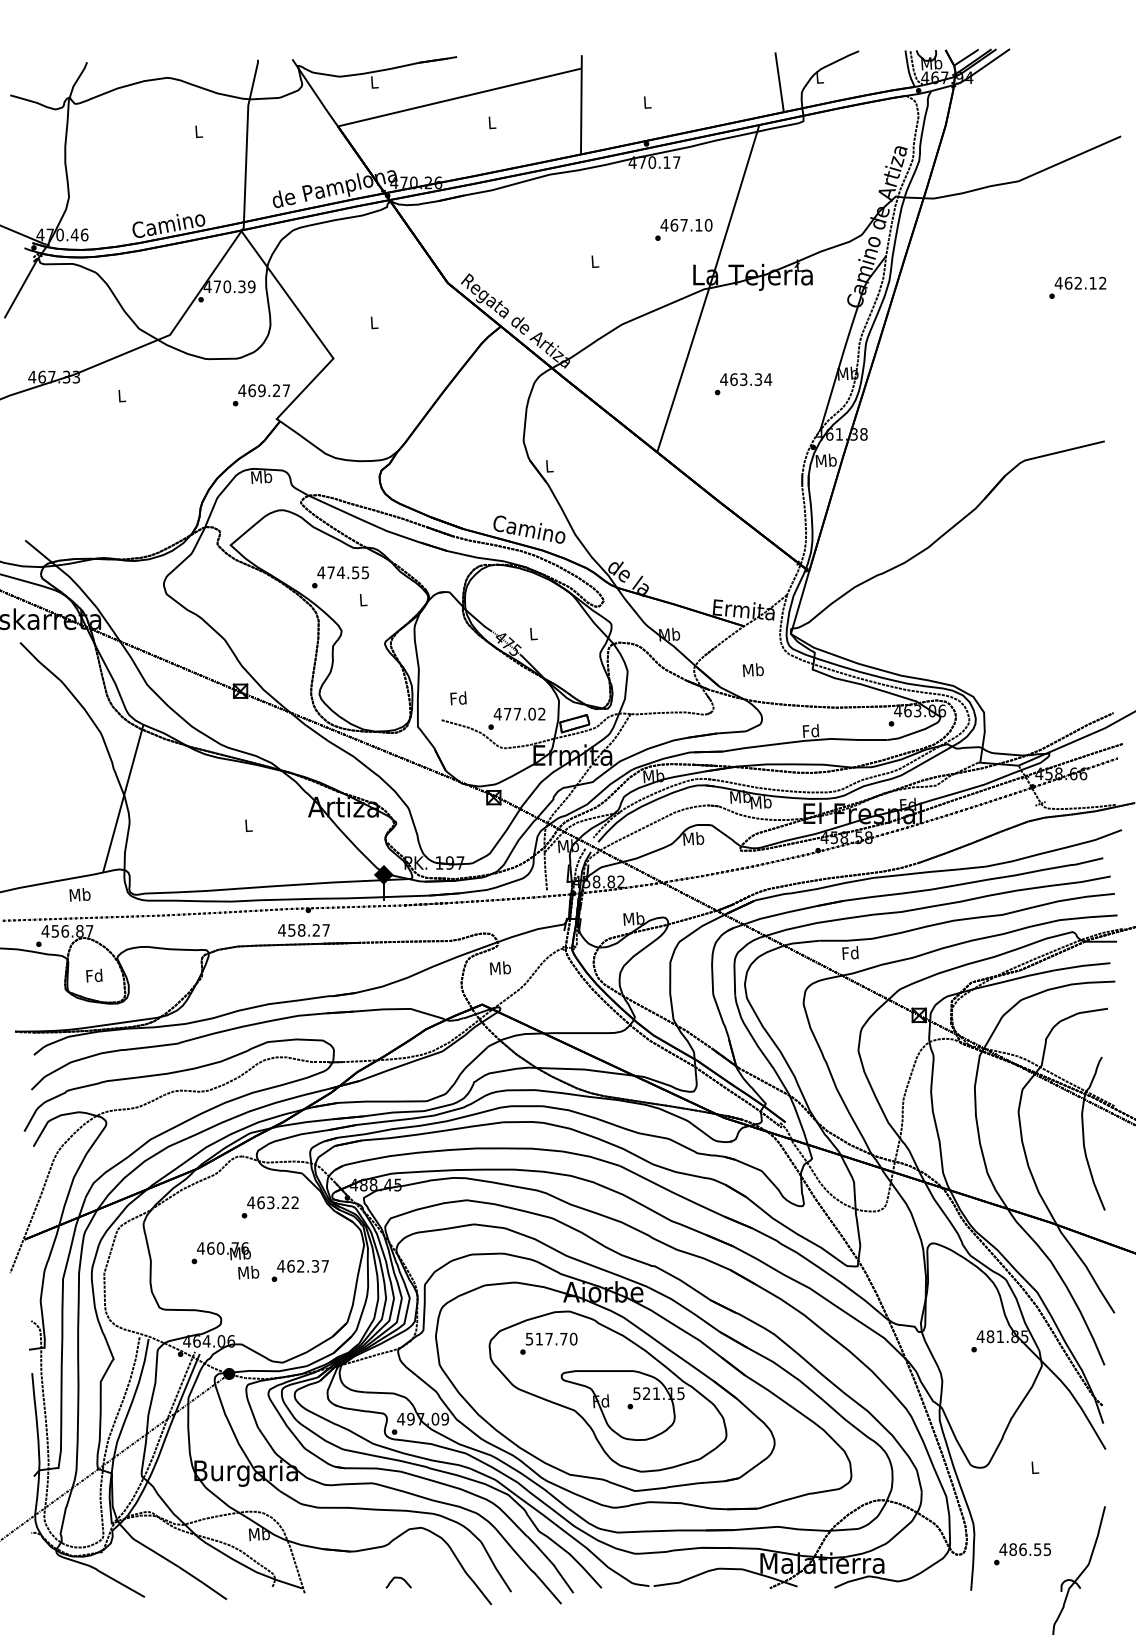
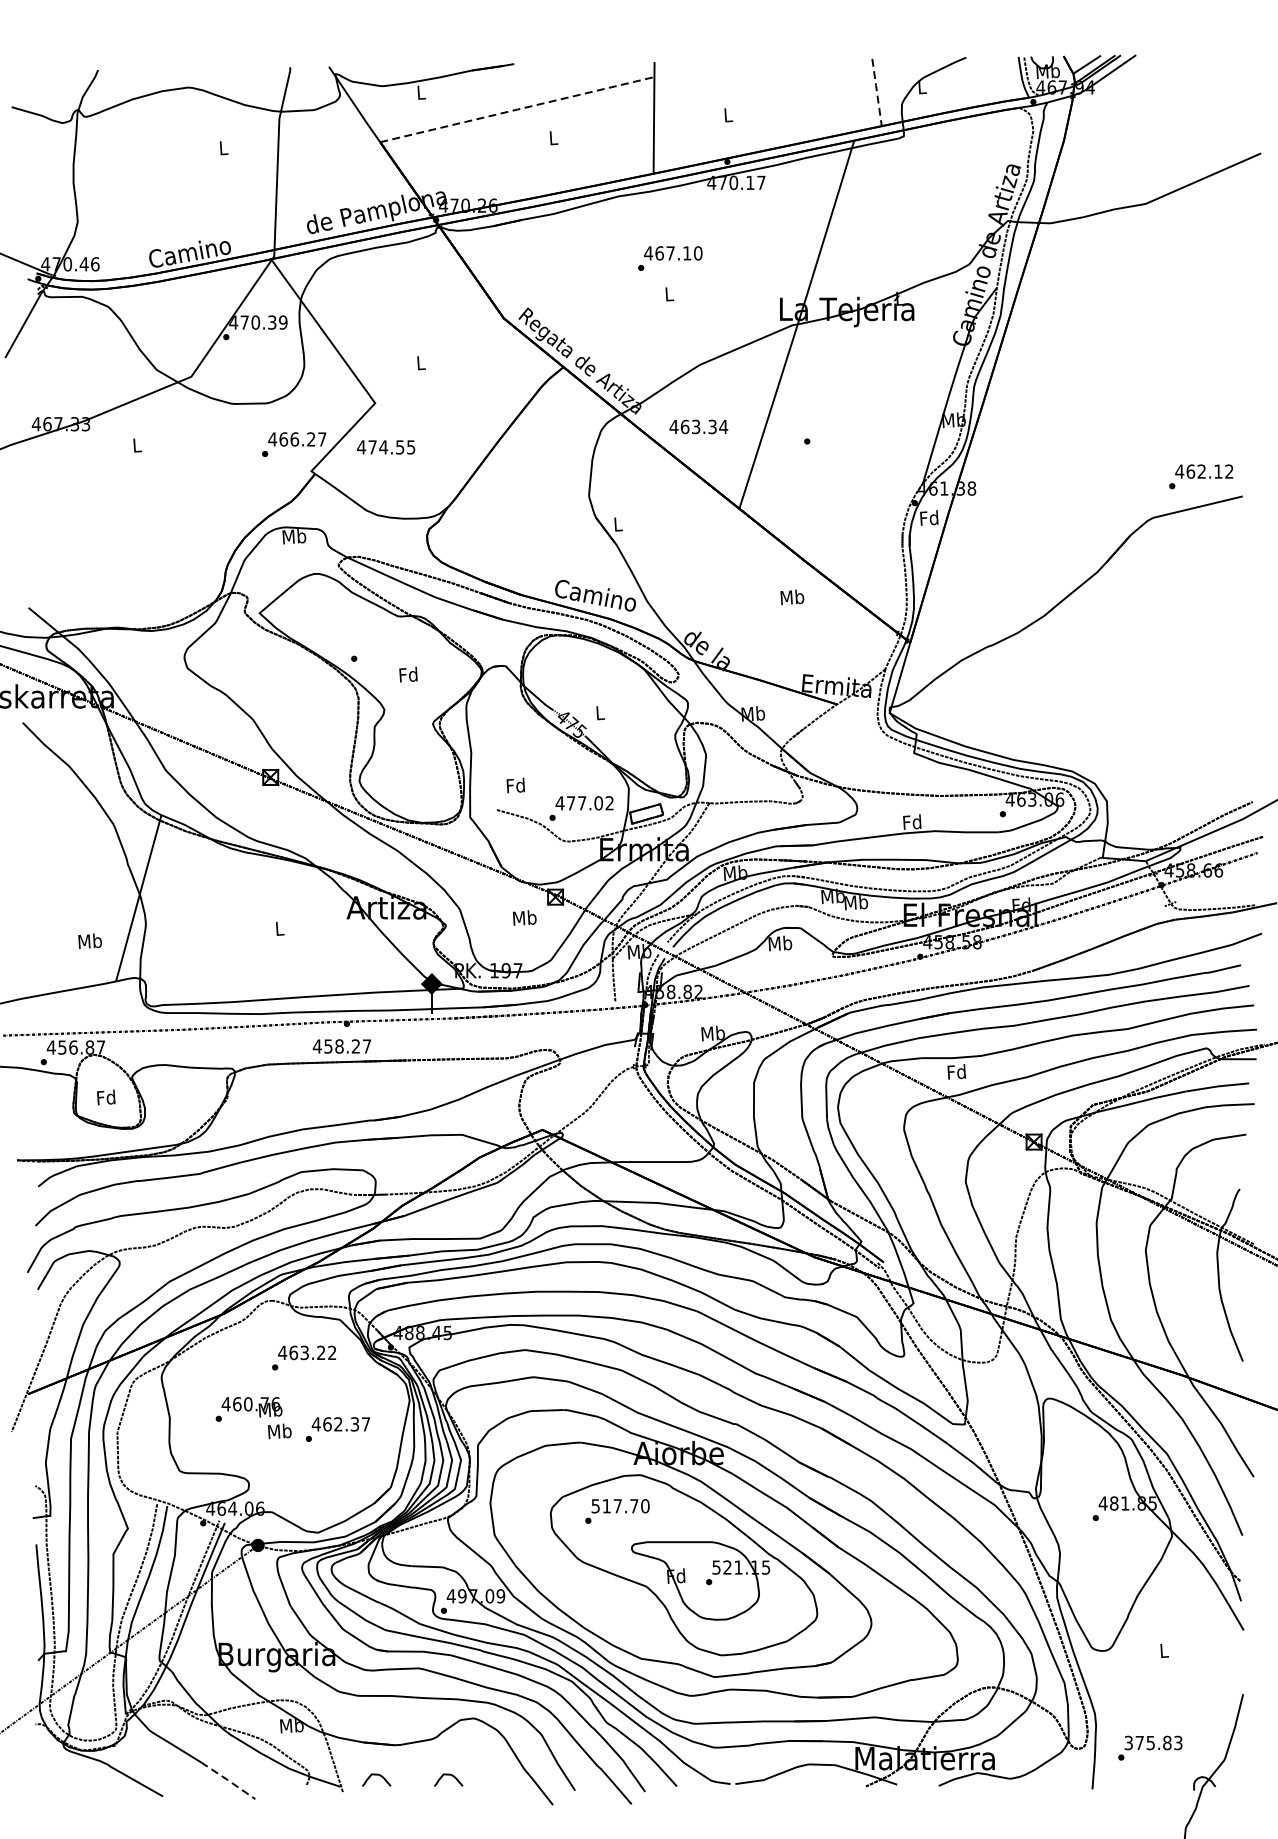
line: (779, 81) -> (876, 91), solid -> dashed
line: (459, 97) -> (516, 109), solid -> dashed
text: (683, 229) -> (669, 258), moved
text: (1077, 287) -> (1200, 476), moved
text: (746, 379) -> (699, 426), moved
text: (261, 390) -> (294, 439), 469.27 -> 466.27
text: (825, 460) -> (928, 517), Mb -> Fd
text: (342, 572) -> (385, 447), moved
text: (363, 599) -> (408, 674), L -> Fd
text: (752, 669) -> (791, 596), moved
text: (79, 894) -> (89, 940), moved
text: (500, 967) -> (524, 917), moved
text: (1025, 1549) -> (1153, 1742), 486.55 -> 375.83
curve: (334, 1578) -> (376, 1775), added
line: (202, 1582) -> (227, 1779), solid -> dashed

